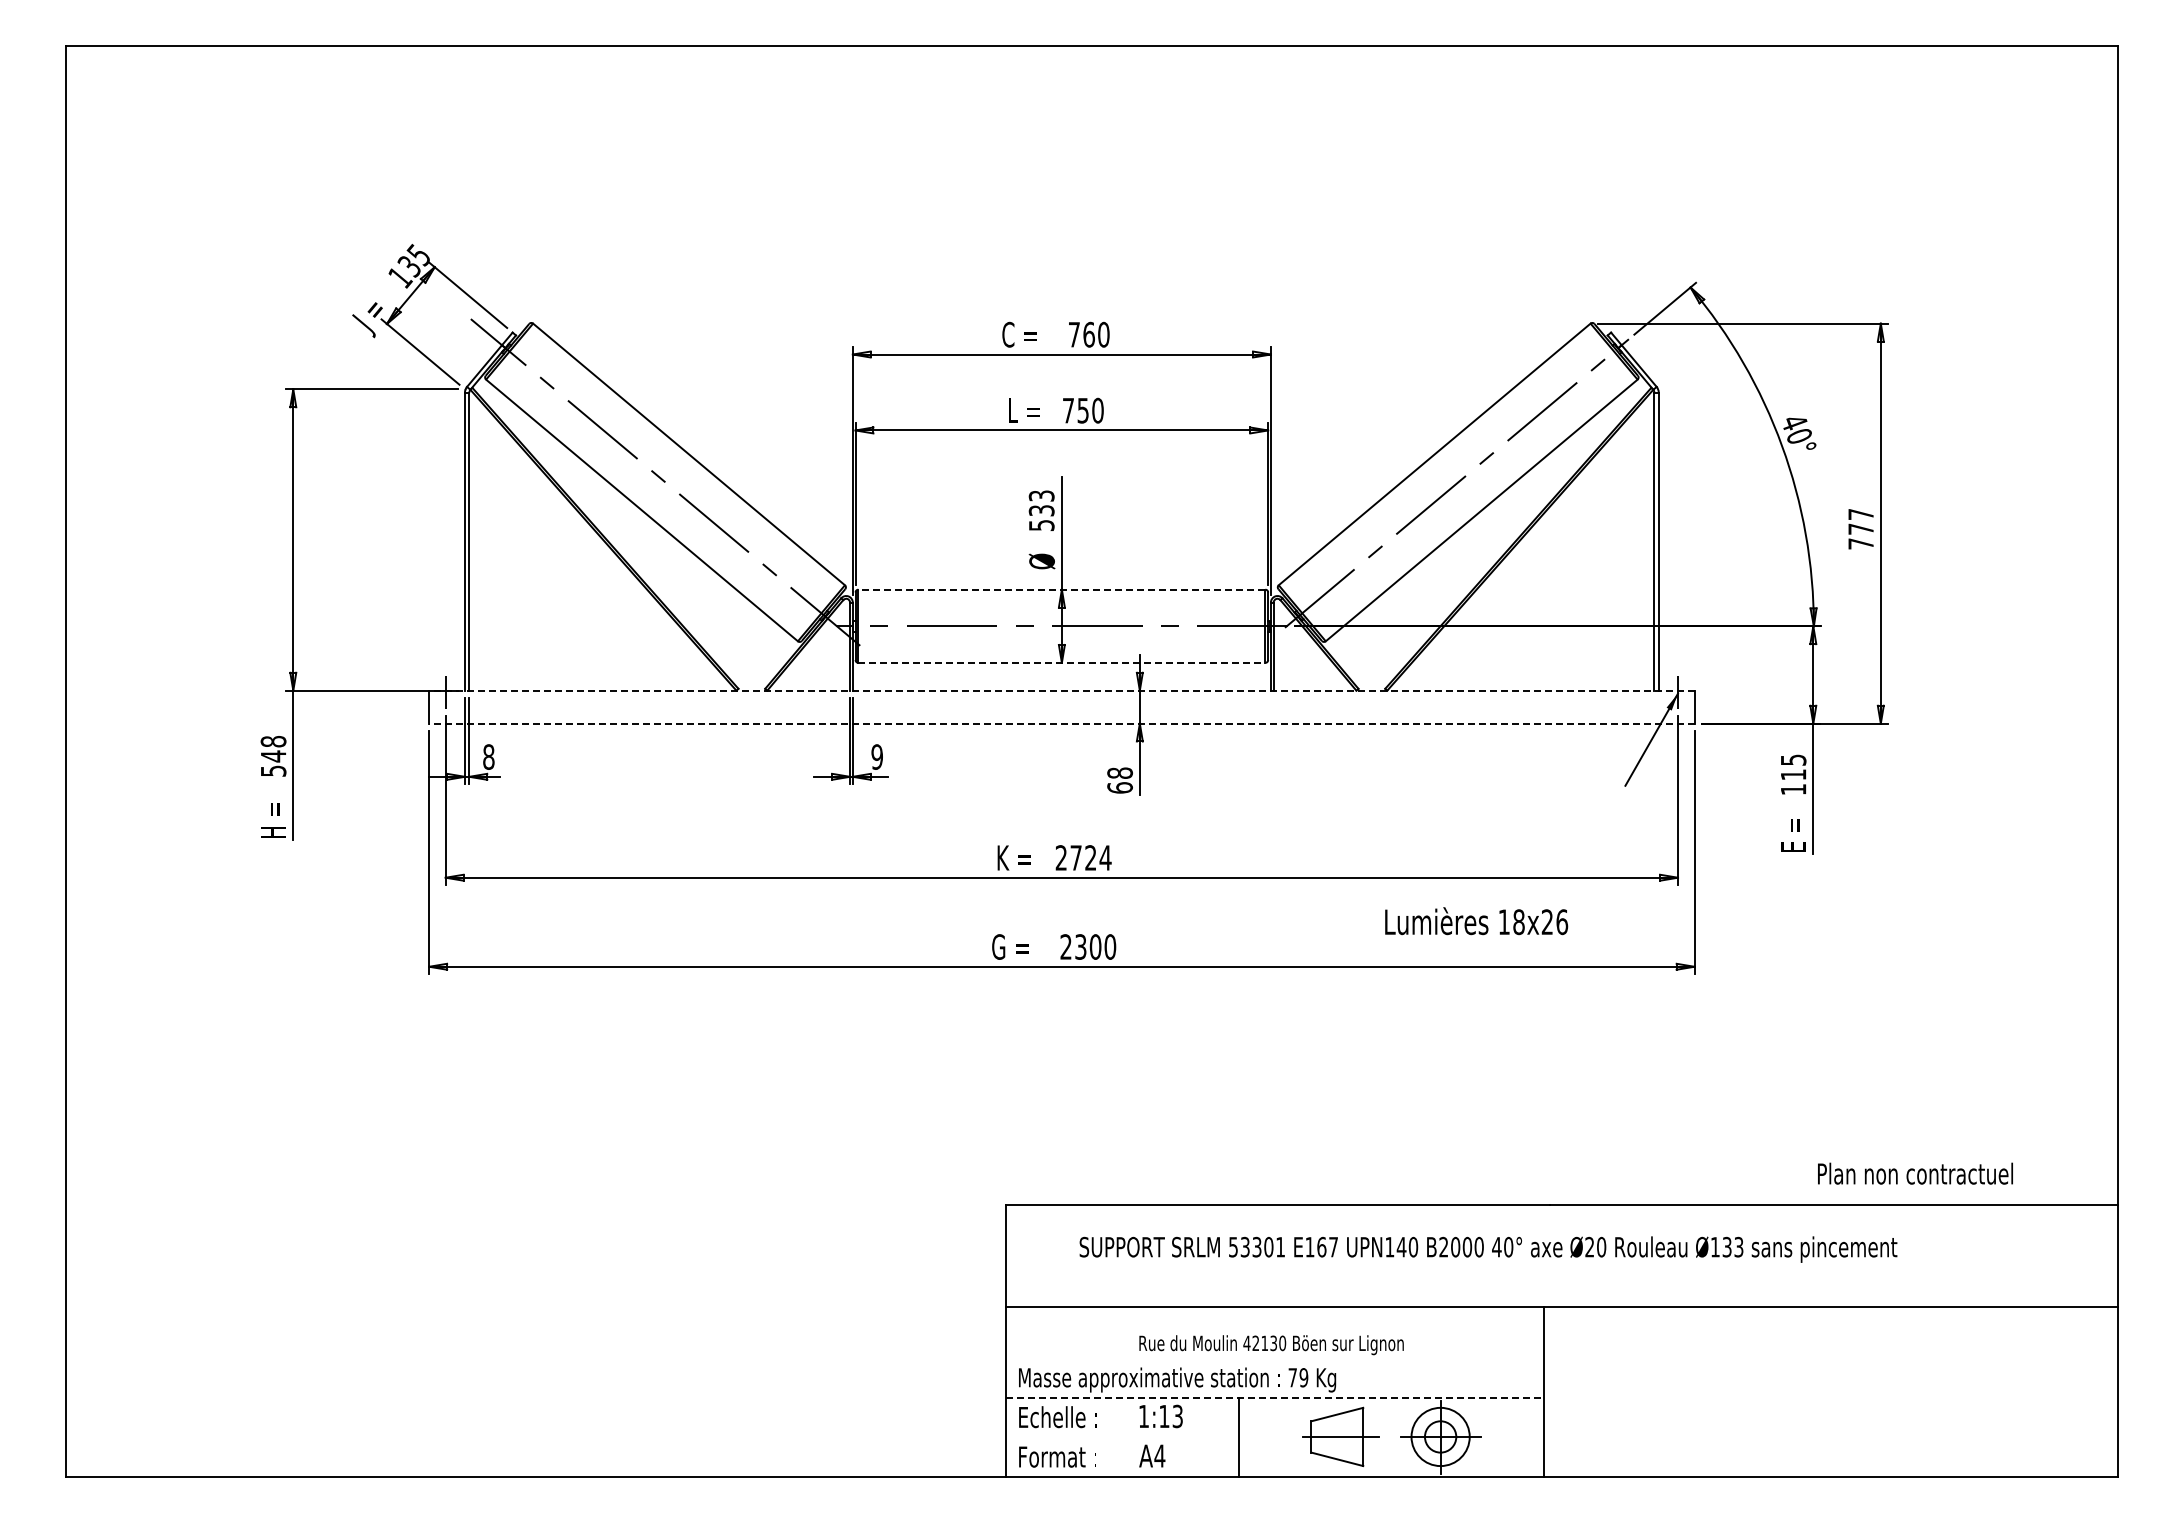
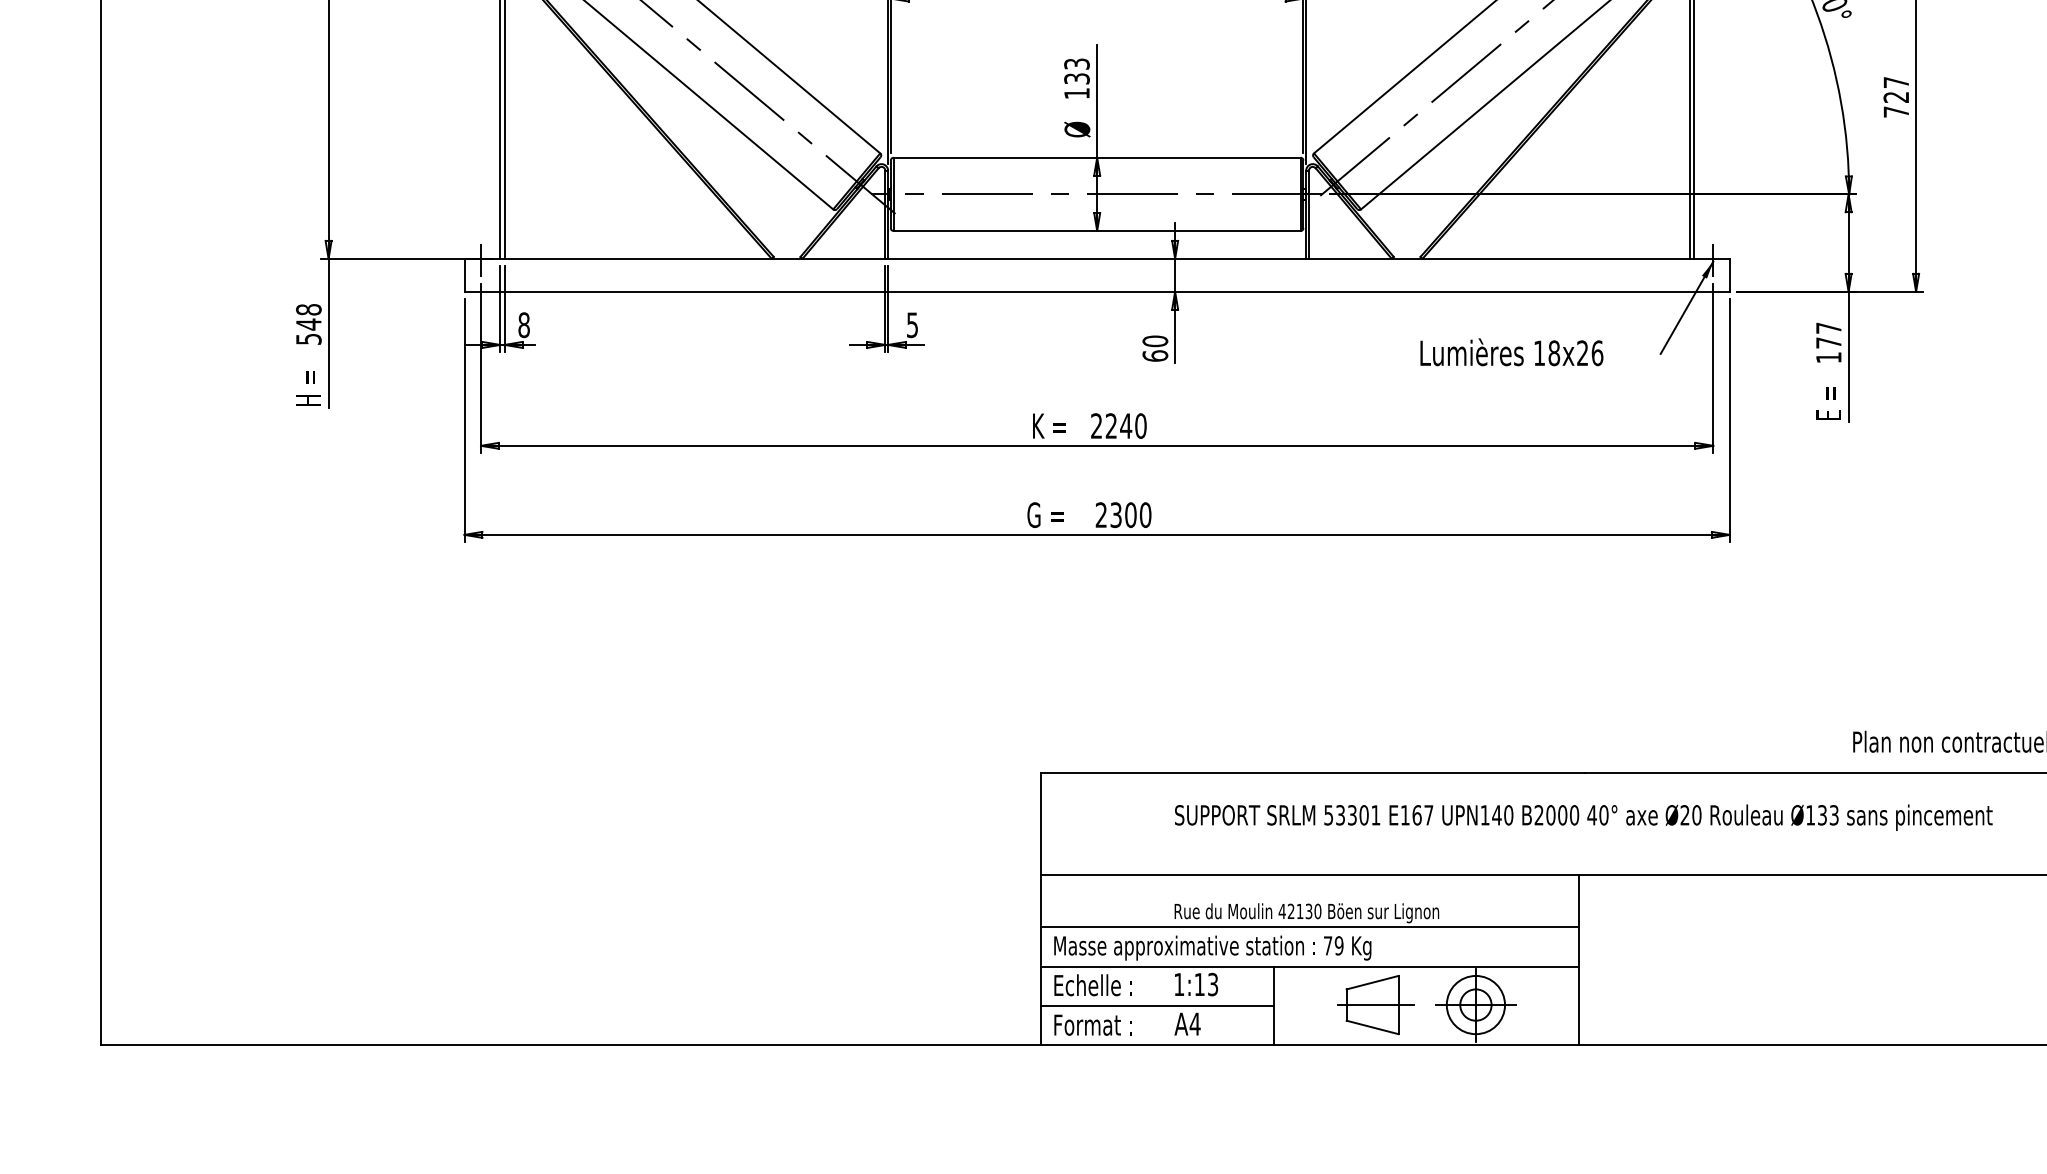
text: (1041, 525) -> (1076, 93), 533 -> 133
text: (1860, 528) -> (1895, 96), 777 -> 727
line: (1061, 589) -> (1096, 157), dashed -> solid
line: (1061, 662) -> (1096, 230), dashed -> solid
line: (1061, 690) -> (1096, 258), dashed -> solid
line: (1061, 723) -> (1096, 291), dashed -> solid
text: (876, 756) -> (911, 324), 9 -> 5
text: (1793, 767) -> (1828, 335), 115 -> 177
text: (1119, 772) -> (1154, 340), 68 -> 60
text: (1090, 857) -> (1125, 425), 2724 -> 2240
text: (1476, 921) -> (1511, 352), moved
text: (1488, 1249) -> (1583, 817), moved
line: (1274, 1359) -> (1309, 927), added
line: (1275, 1398) -> (1310, 966), dashed -> solid
line: (1121, 1437) -> (1156, 1005), added

